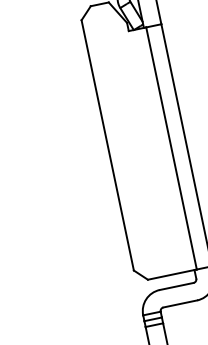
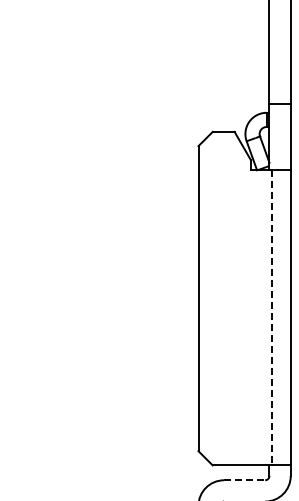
line: (171, 148) -> (272, 317), solid -> dashed
line: (176, 286) -> (244, 480), solid -> dashed

